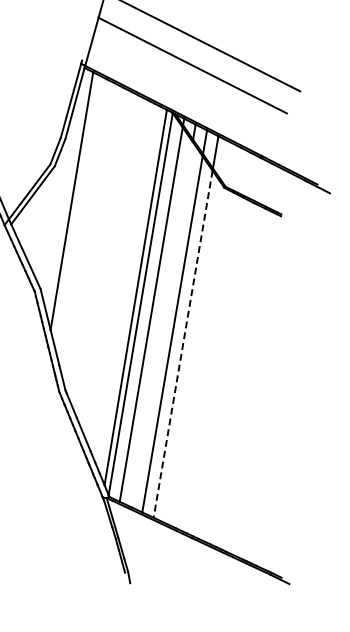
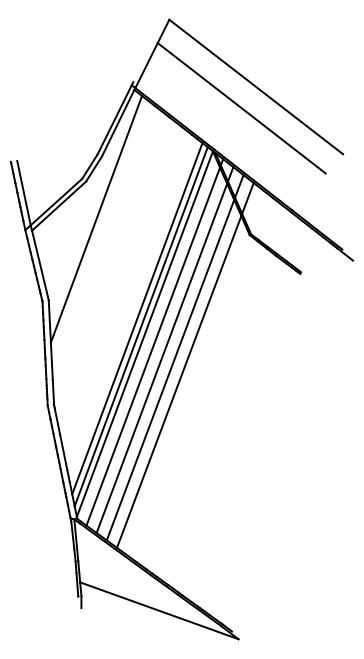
line: (130, 290) -> (137, 318), added
line: (161, 324) -> (161, 358), added
line: (183, 344) -> (179, 382), dashed -> solid
line: (206, 570) -> (159, 610), added

